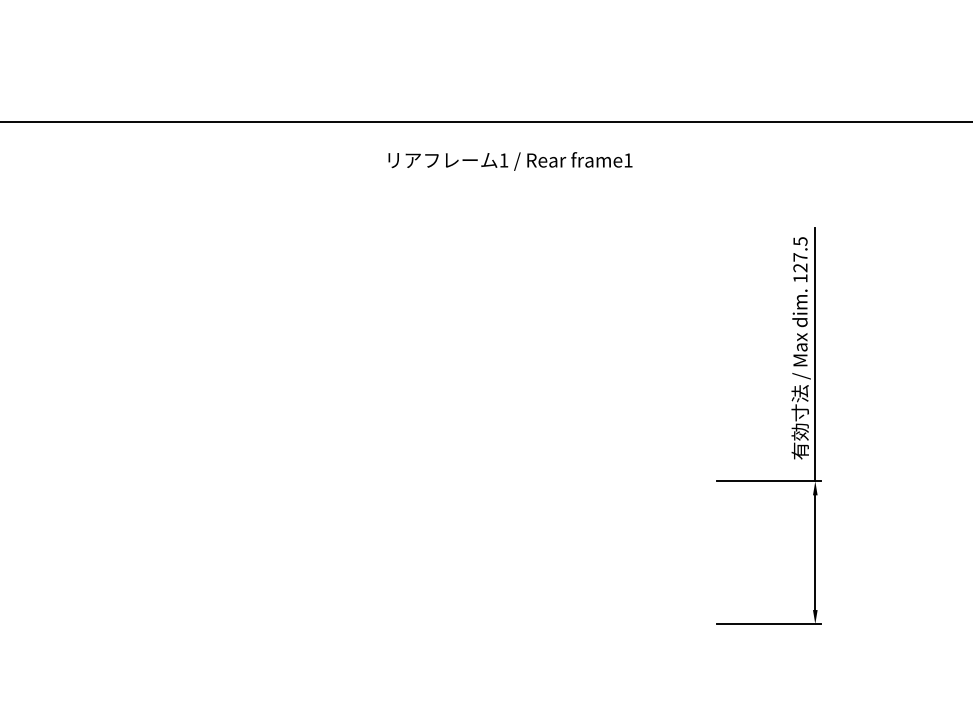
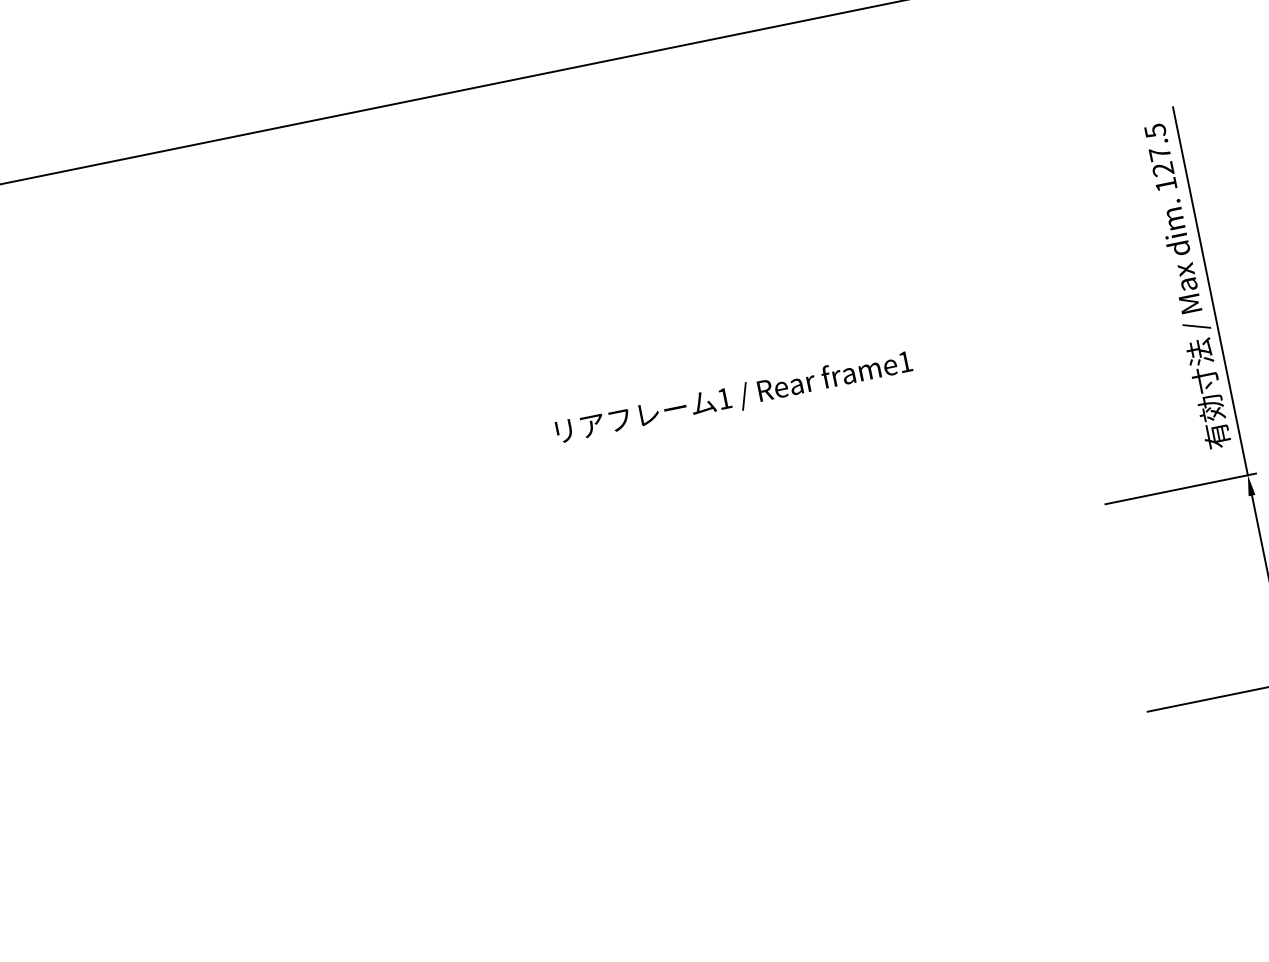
text: (510, 161) -> (734, 398), moved

